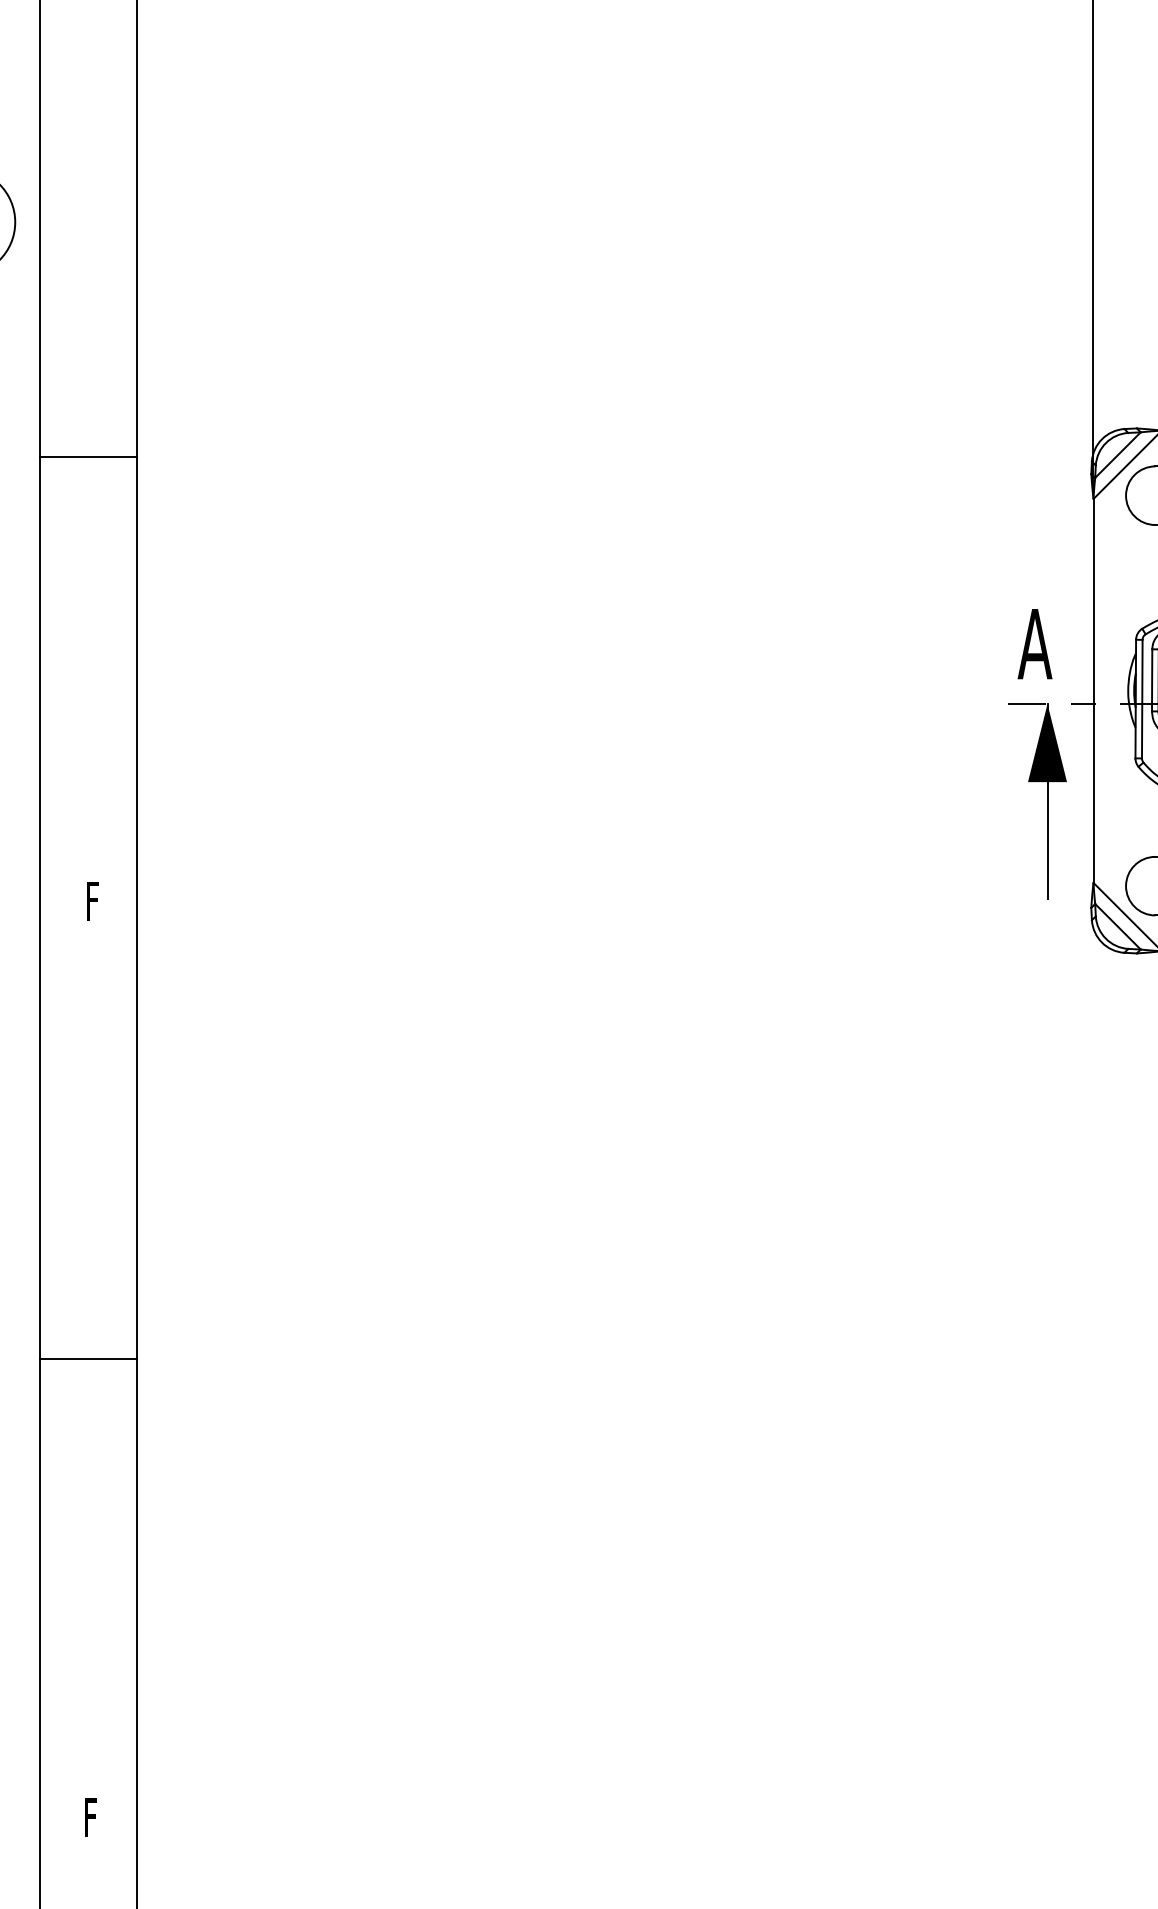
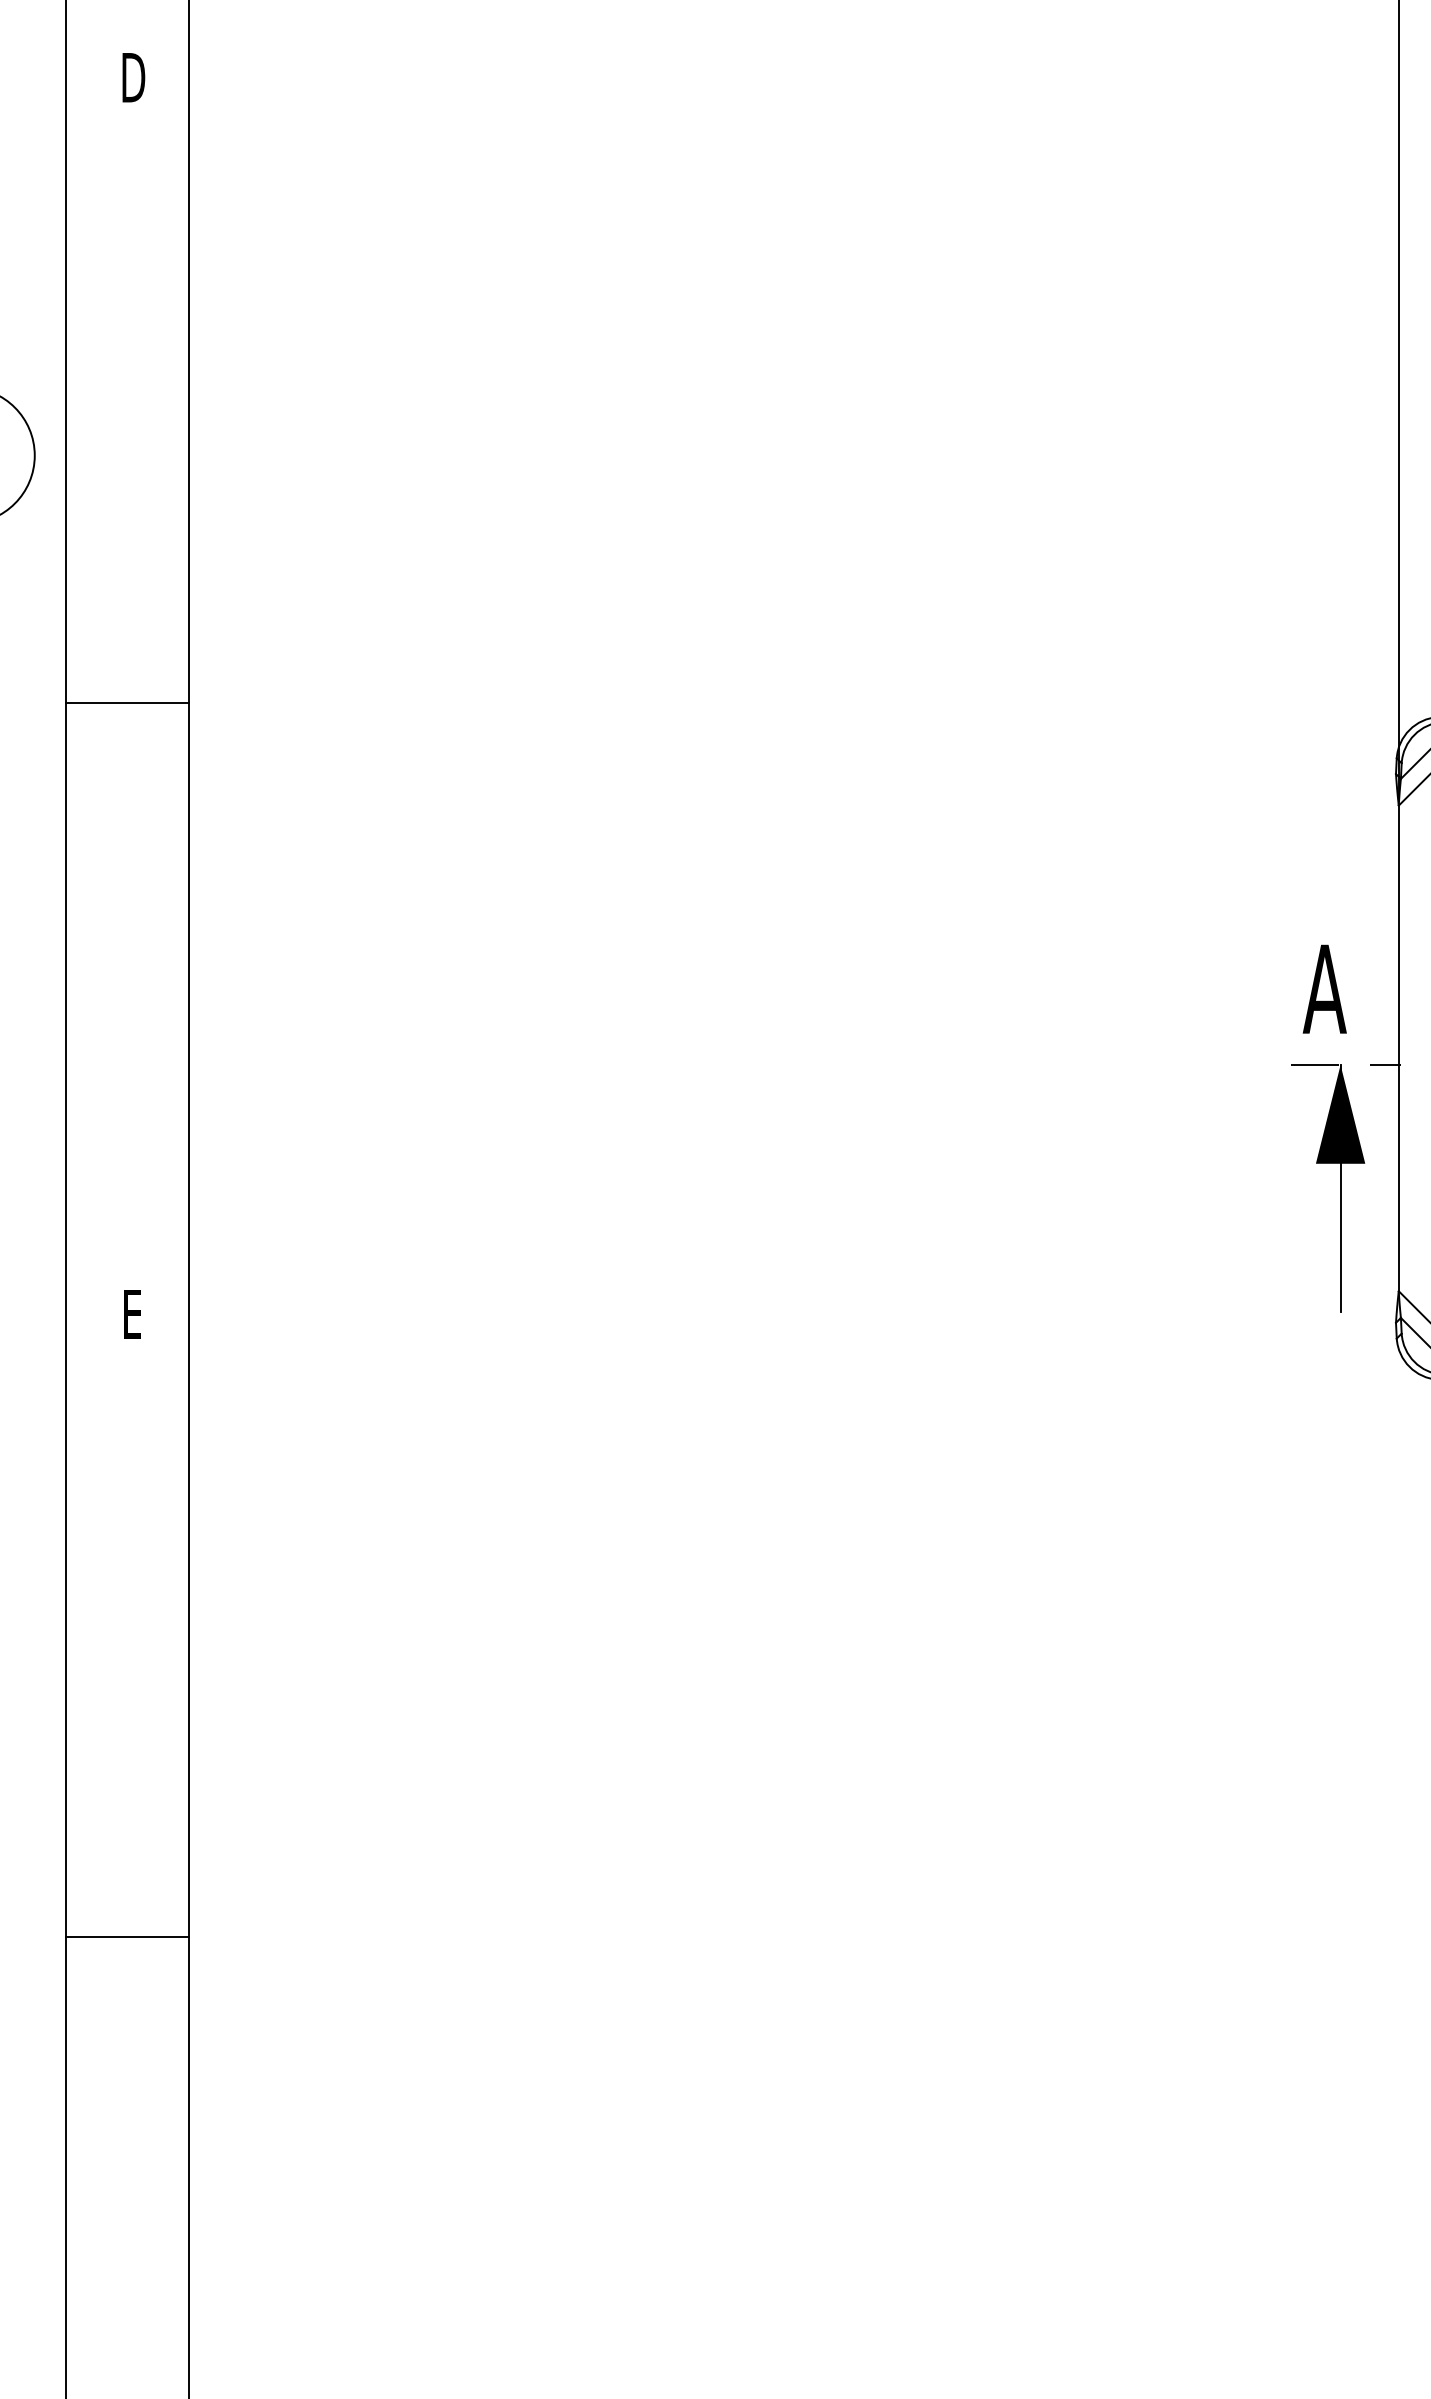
line: (88, 456) -> (127, 702), moved
text: (92, 901) -> (132, 1314), F -> E
line: (88, 1358) -> (127, 1937), moved

